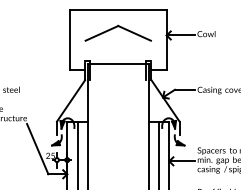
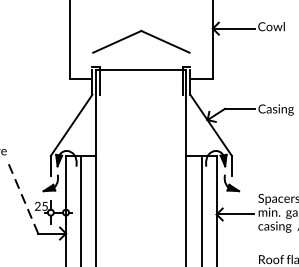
part: (117, 32) -> (140, 40), moved
line: (37, 148) -> (22, 195), solid -> dashed

